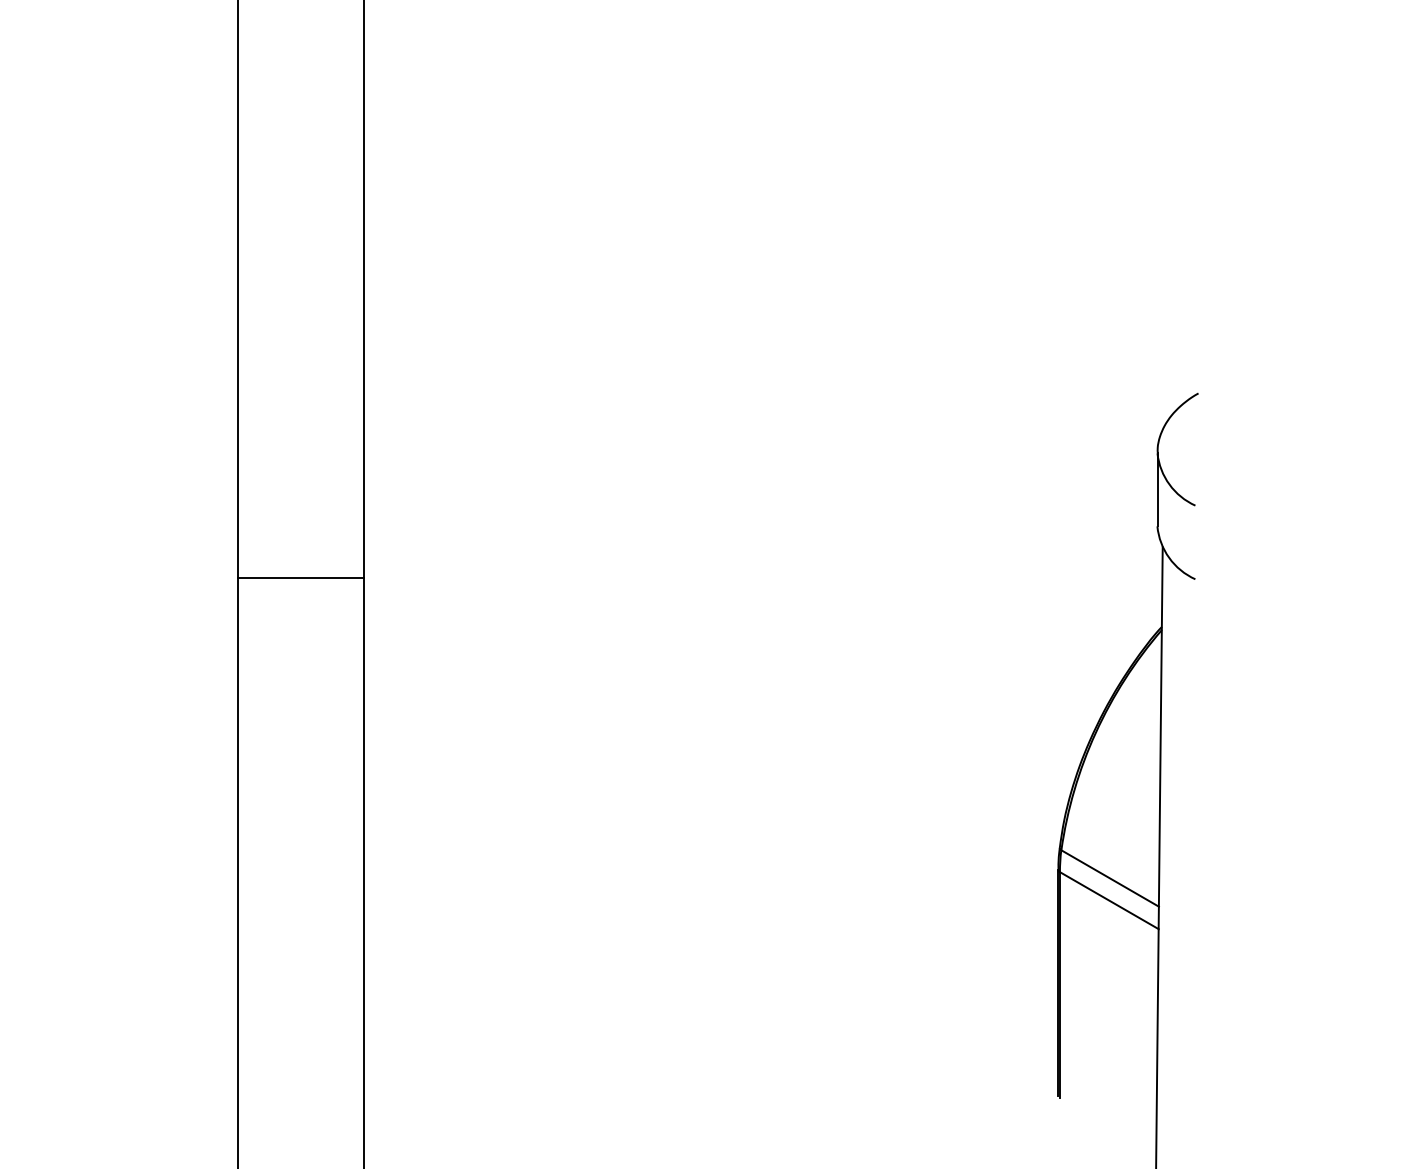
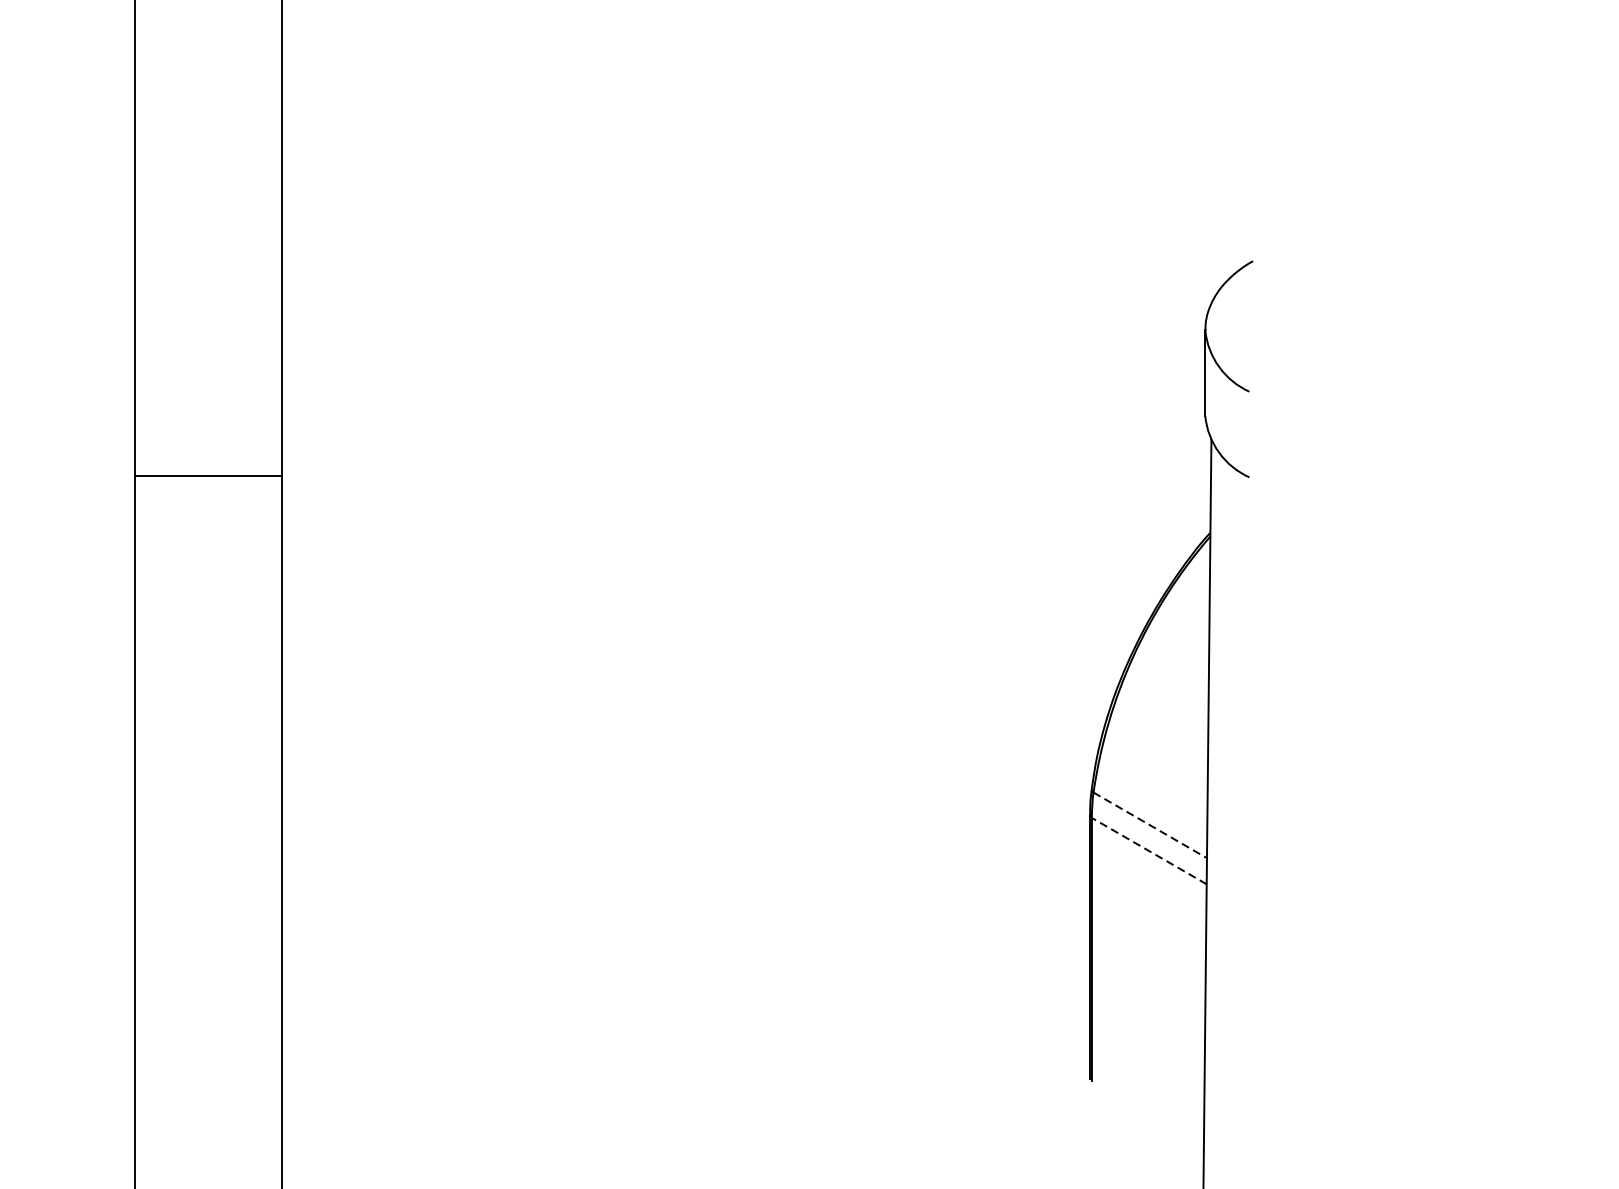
line: (1110, 878) -> (1150, 825), solid -> dashed
line: (1108, 900) -> (1148, 850), solid -> dashed

